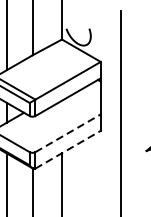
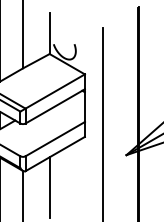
line: (68, 132) -> (55, 138), dashed -> solid
line: (68, 149) -> (55, 153), dashed -> solid

